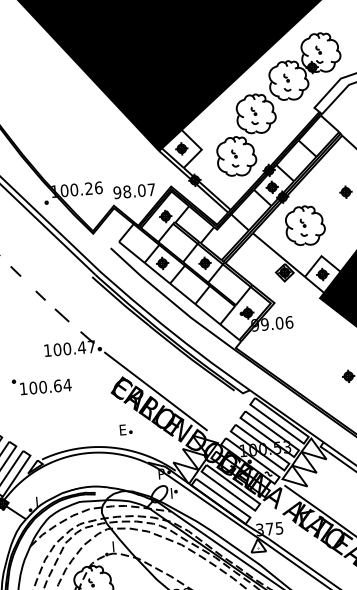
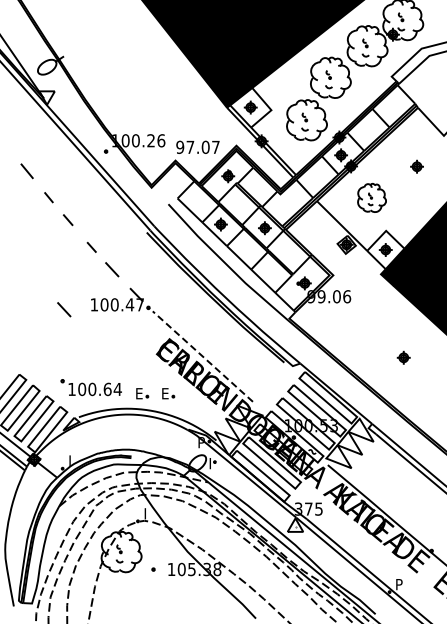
text: (127, 191) -> (190, 147), 98.07 -> 97.07
part: (304, 225) -> (371, 197), size x0.7
line: (19, 357) -> (64, 309), added
part: (41, 385) -> (90, 387), moved
line: (155, 391) -> (202, 356), solid -> dashed
part: (101, 431) -> (142, 393), added

